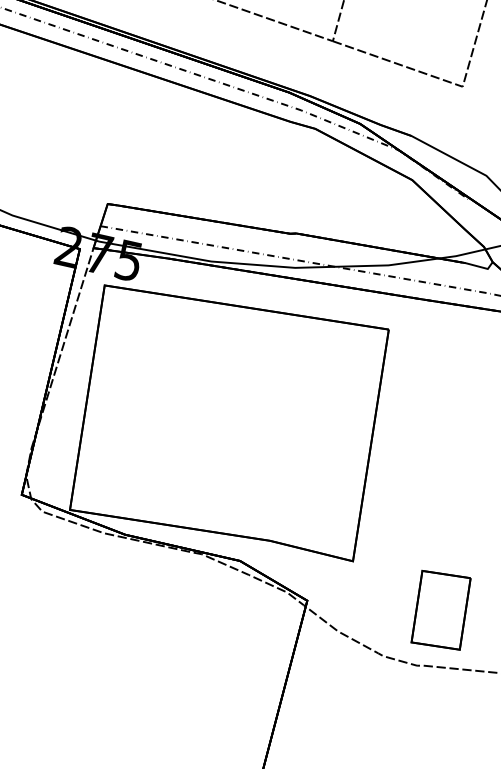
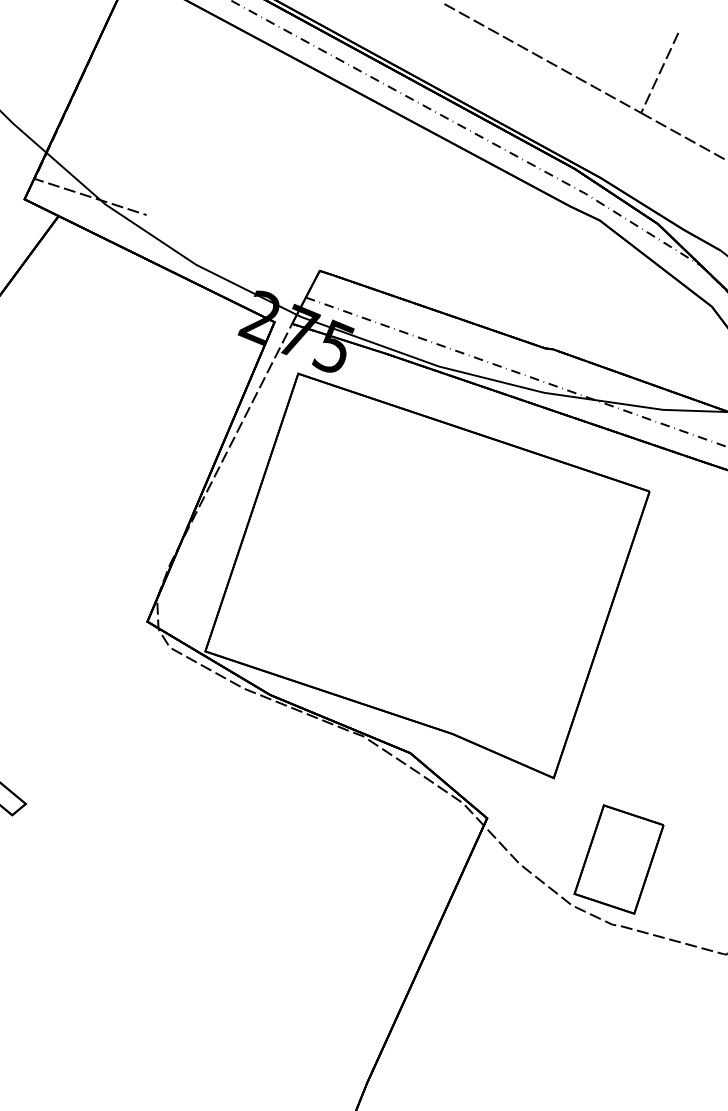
part: (440, 610) -> (618, 859), moved

